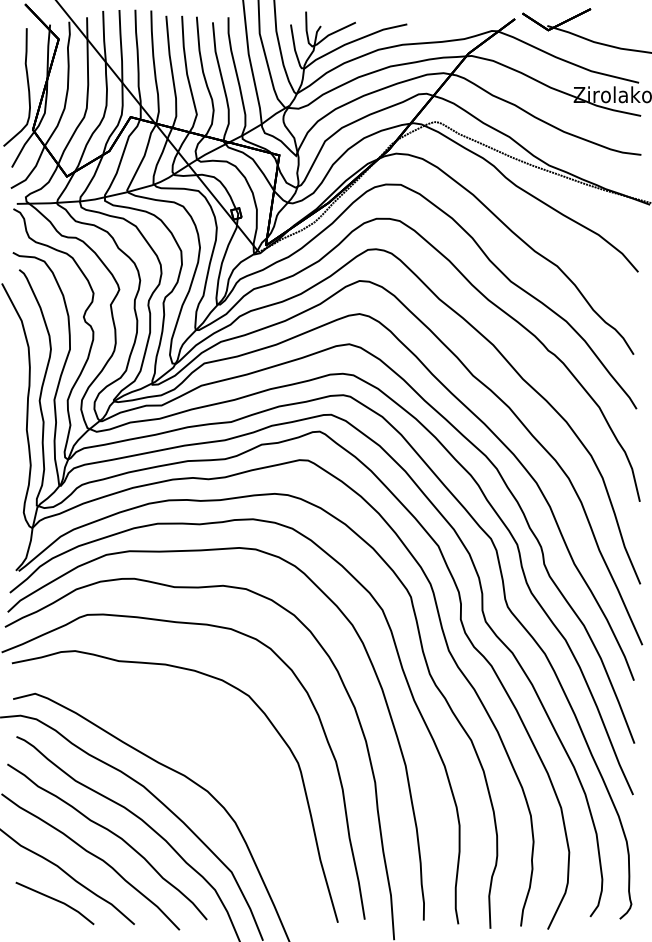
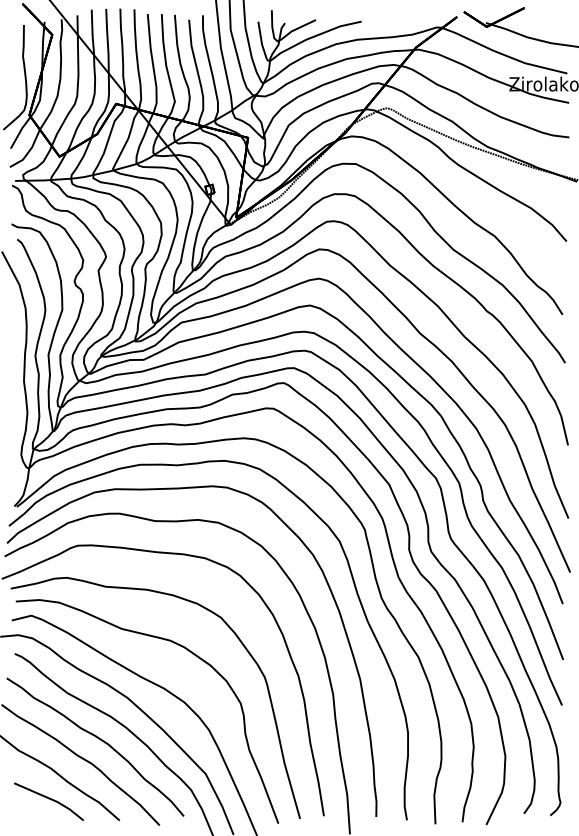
part: (199, 727) -> (177, 645), added

